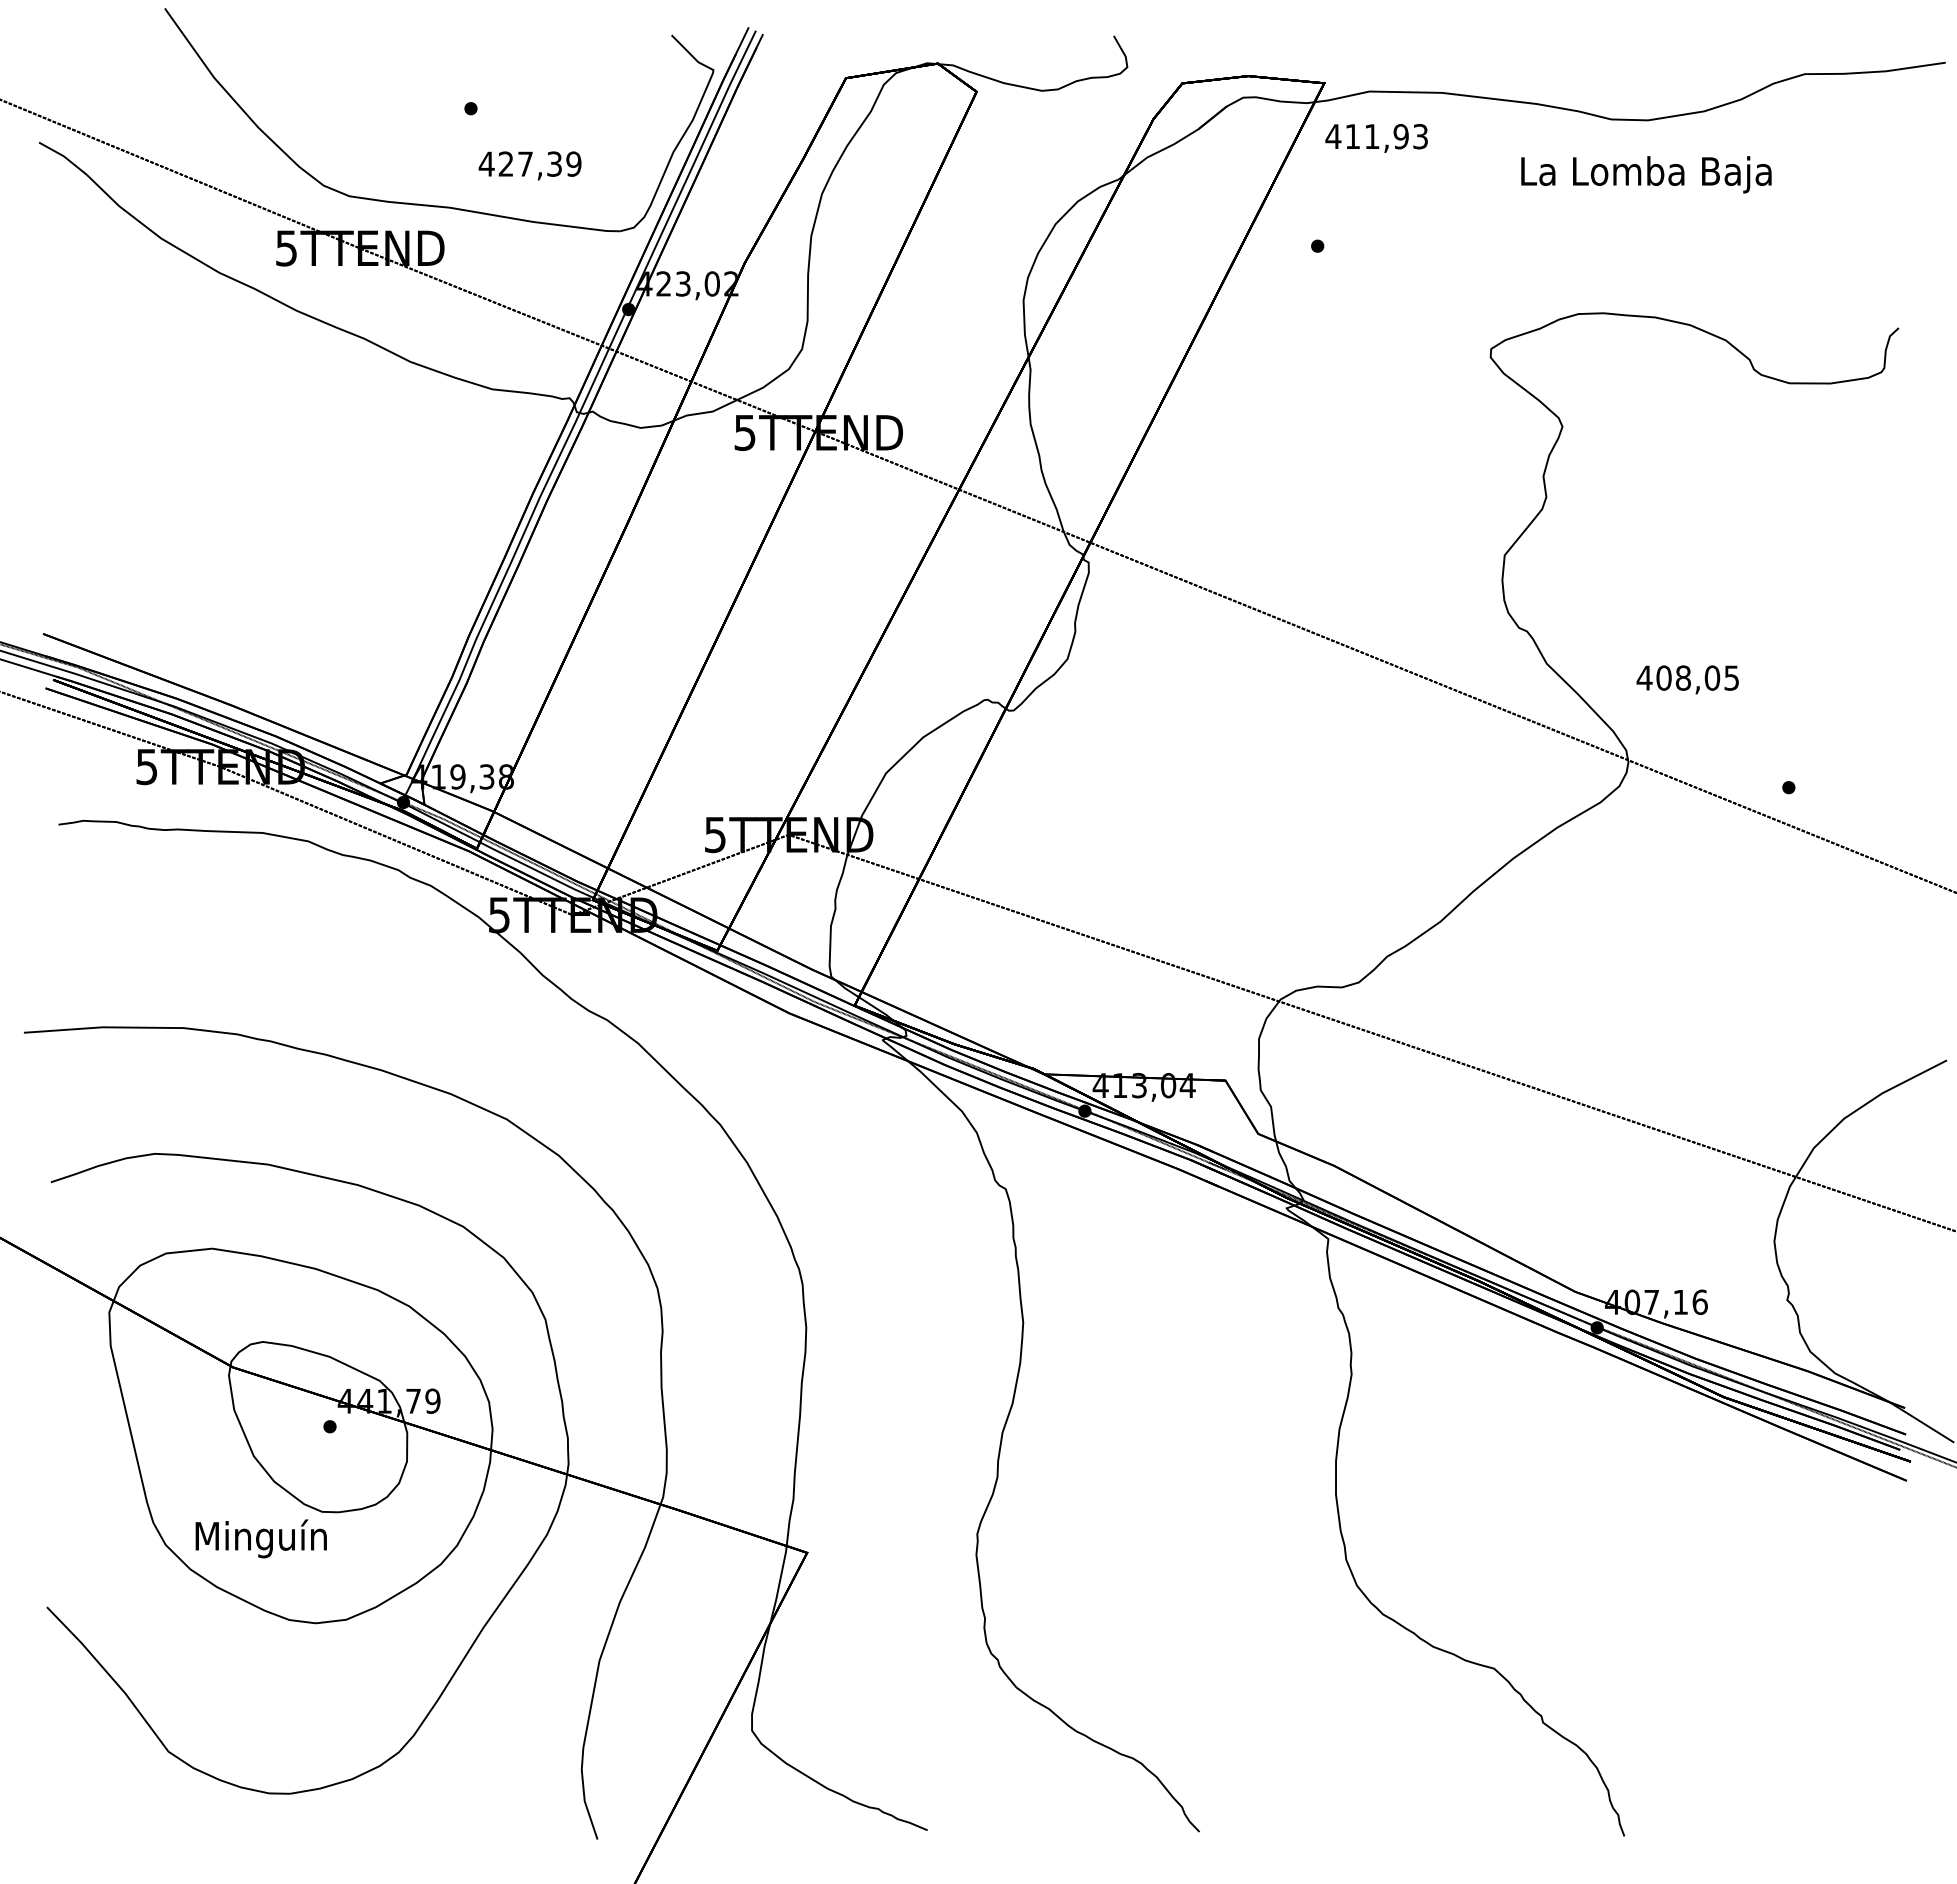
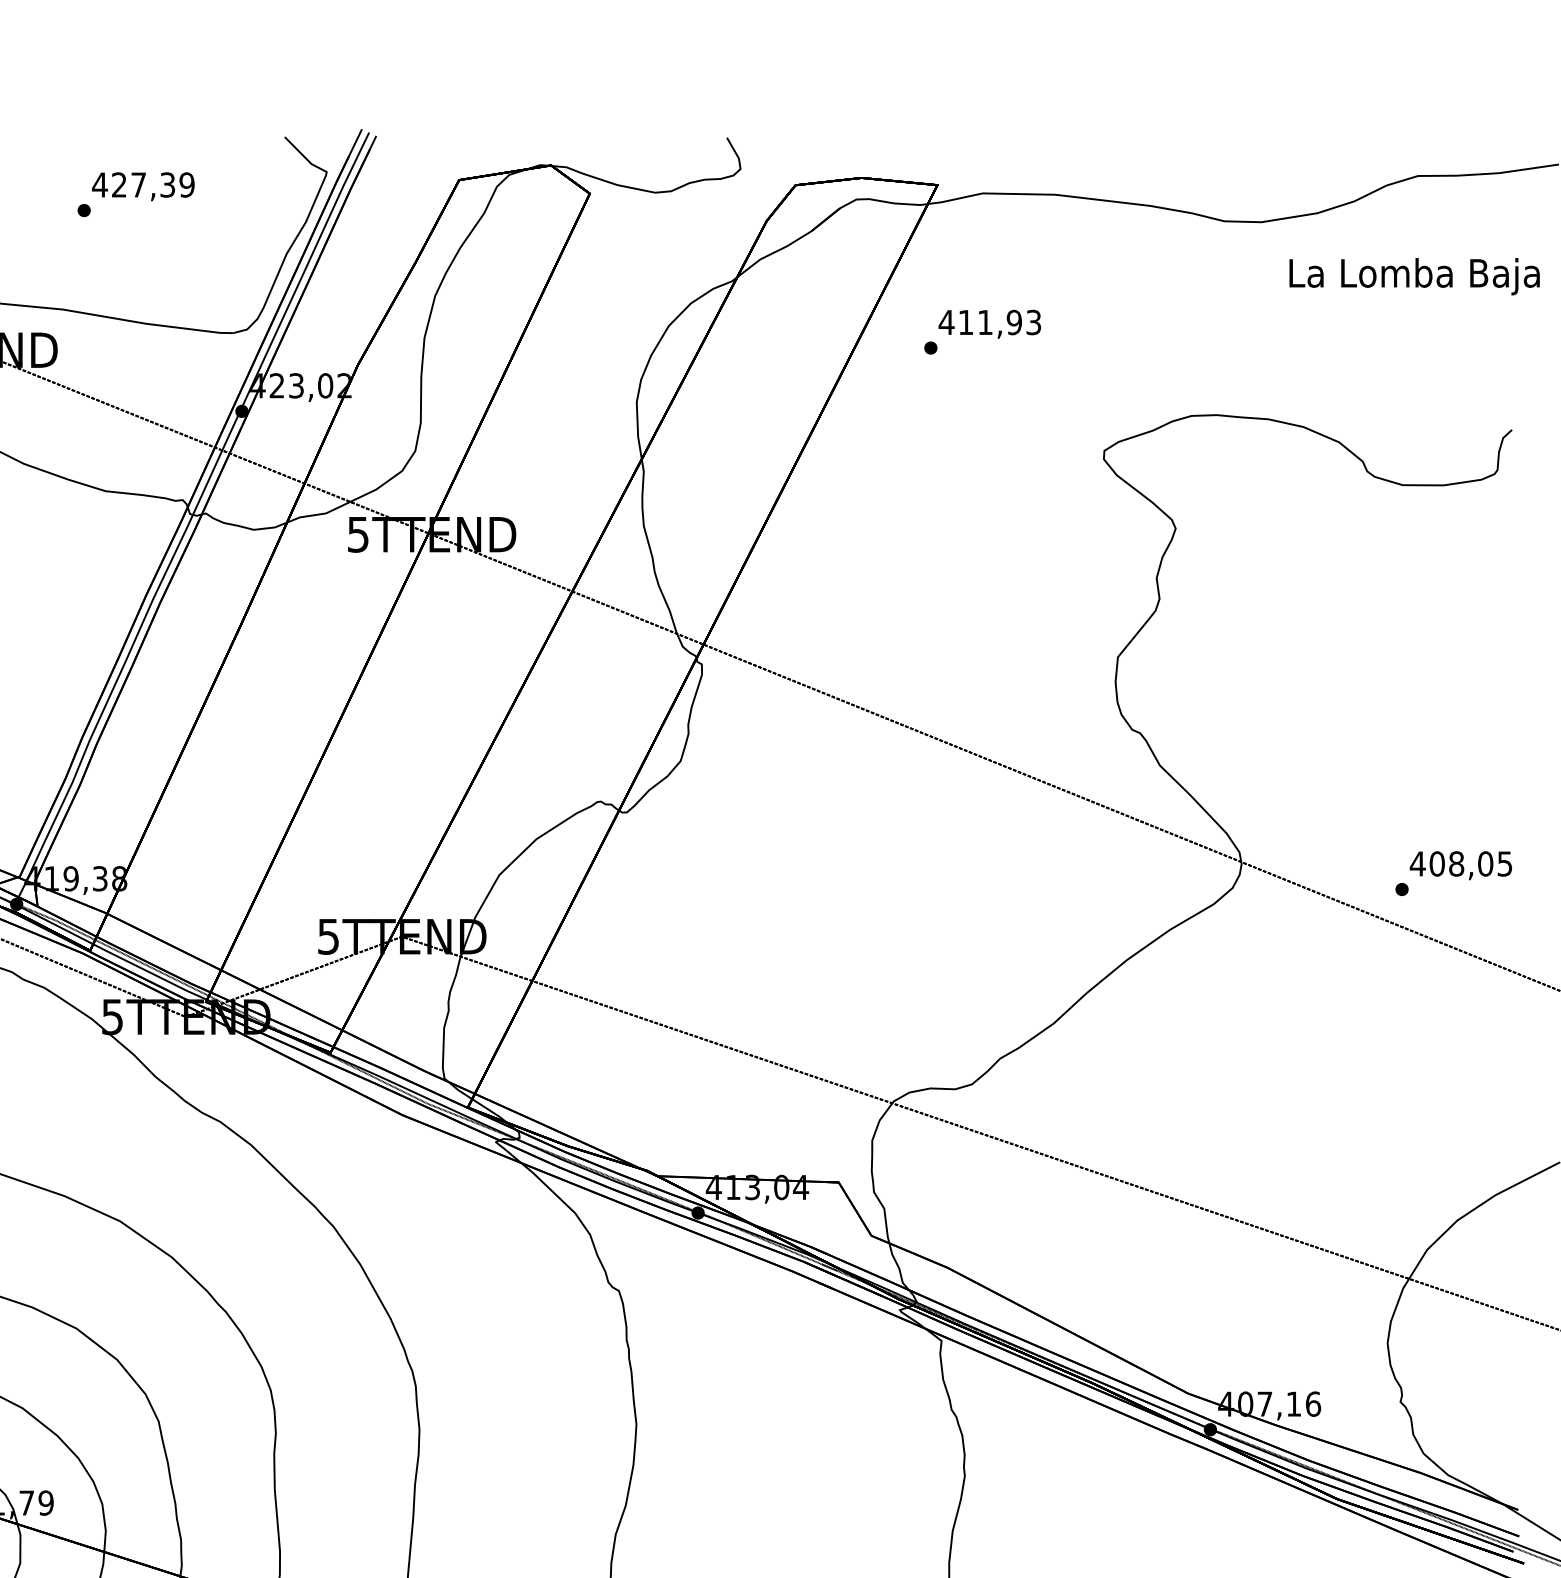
text: (1376, 138) -> (989, 324), moved
text: (529, 165) -> (142, 186), moved
text: (1646, 174) -> (1414, 276), moved
text: (1687, 679) -> (1460, 865), moved

